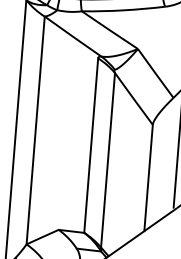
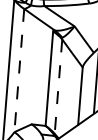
line: (35, 130) -> (19, 70), solid -> dashed
line: (108, 161) -> (58, 87), solid -> dashed

